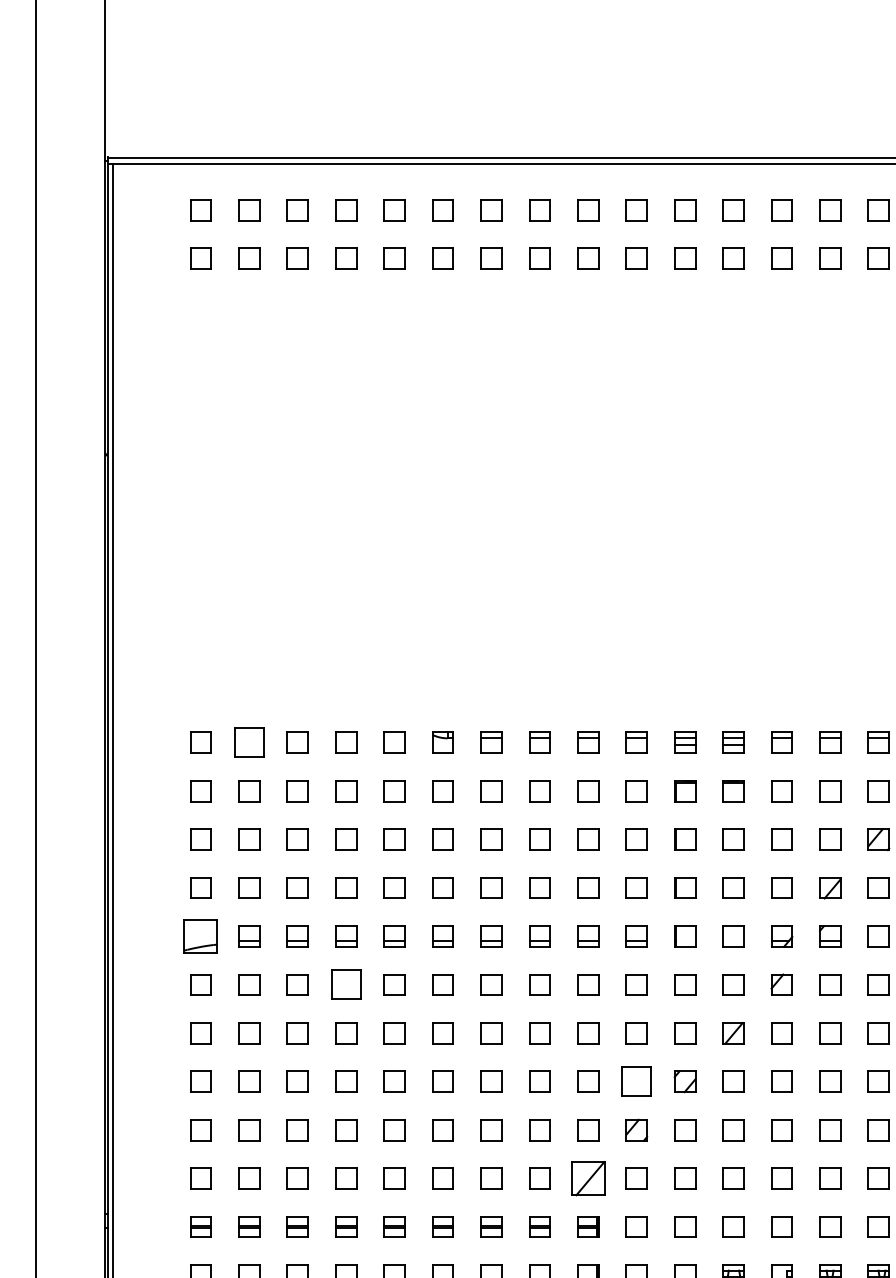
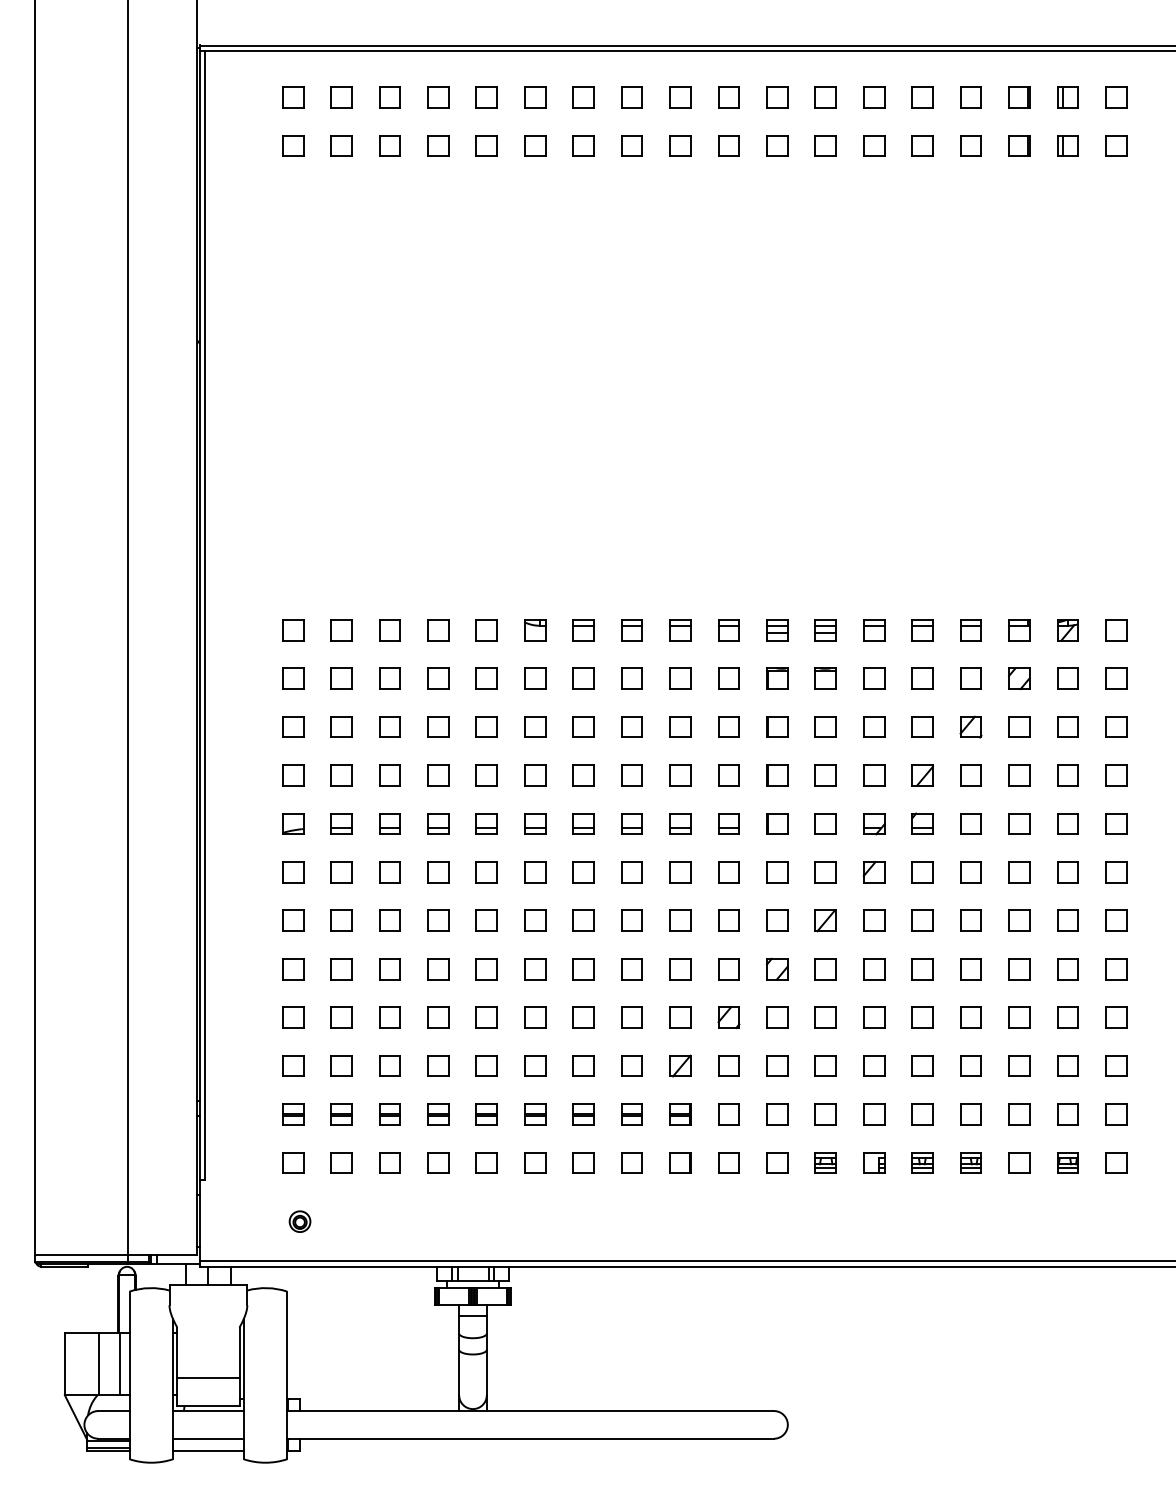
part: (249, 743) -> (341, 630), size x0.71
part: (201, 936) -> (293, 823), size x0.62
part: (346, 985) -> (438, 872), size x0.71
part: (636, 1082) -> (728, 969), size x0.71
part: (588, 1178) -> (680, 1065), size x0.62

